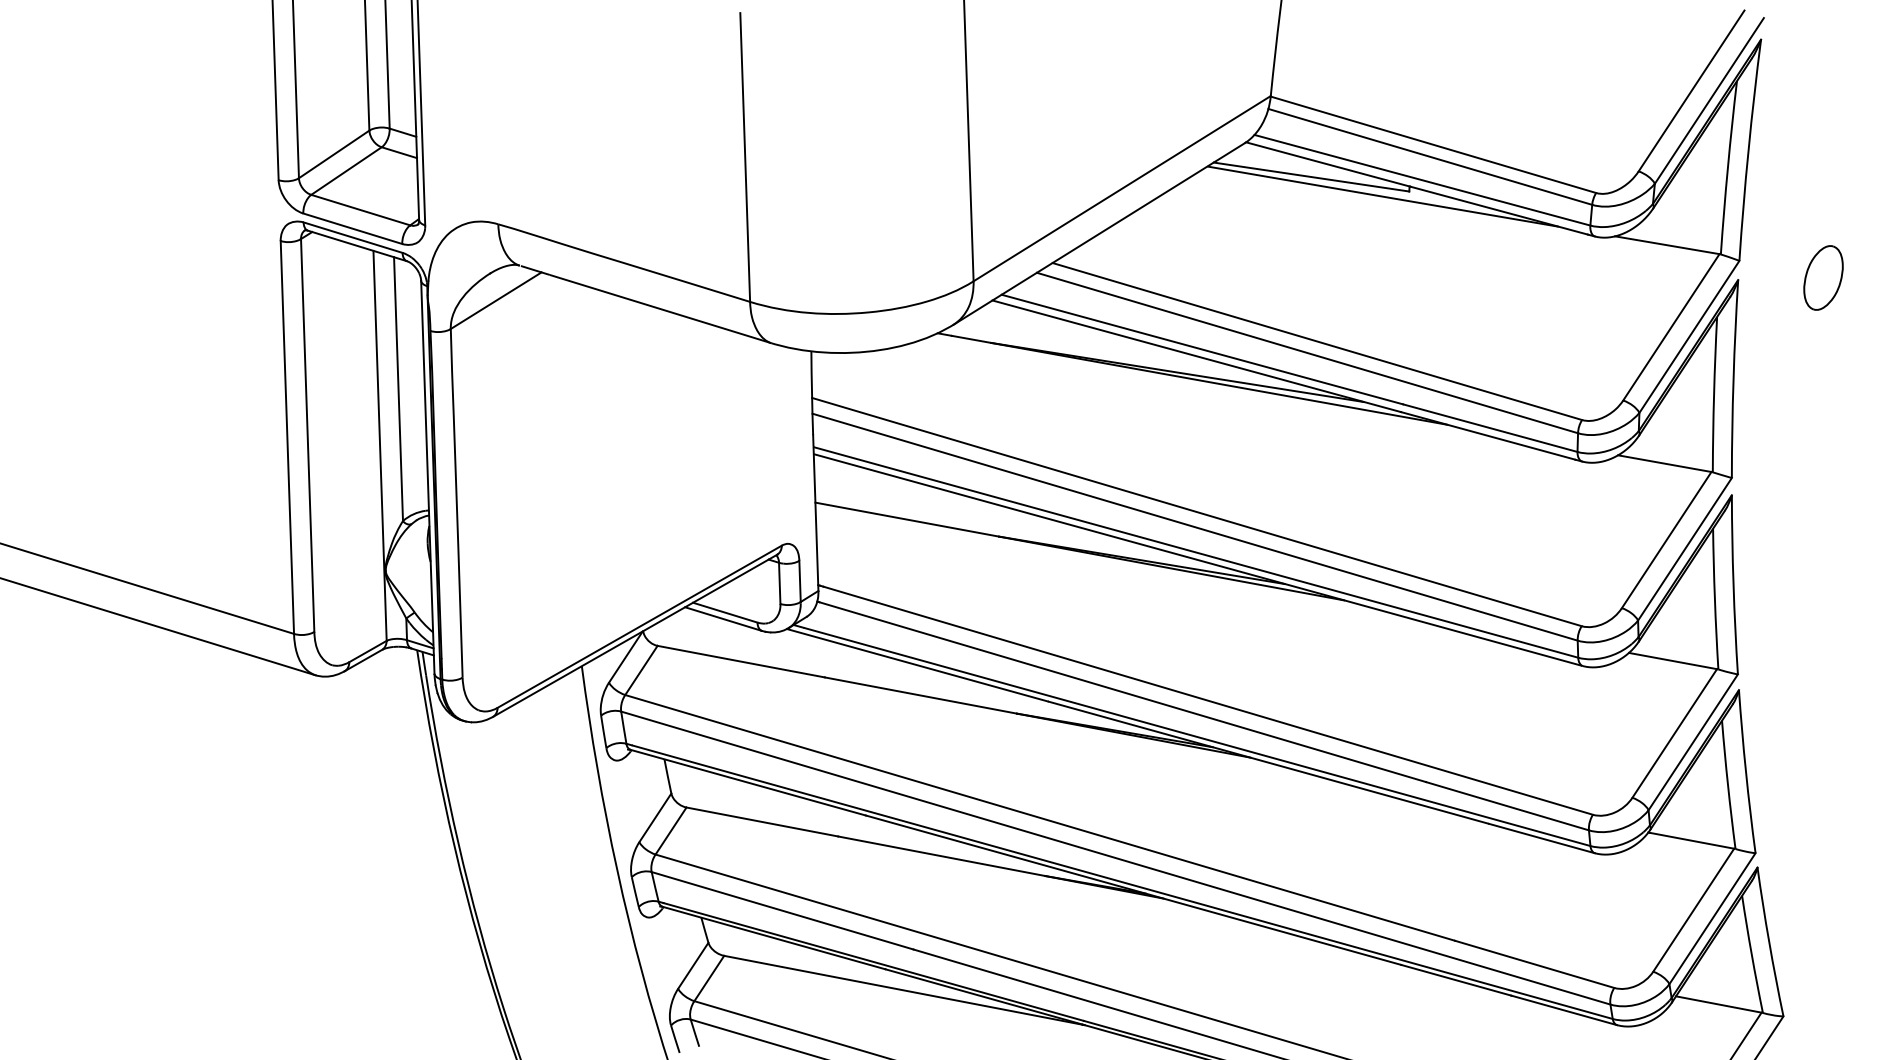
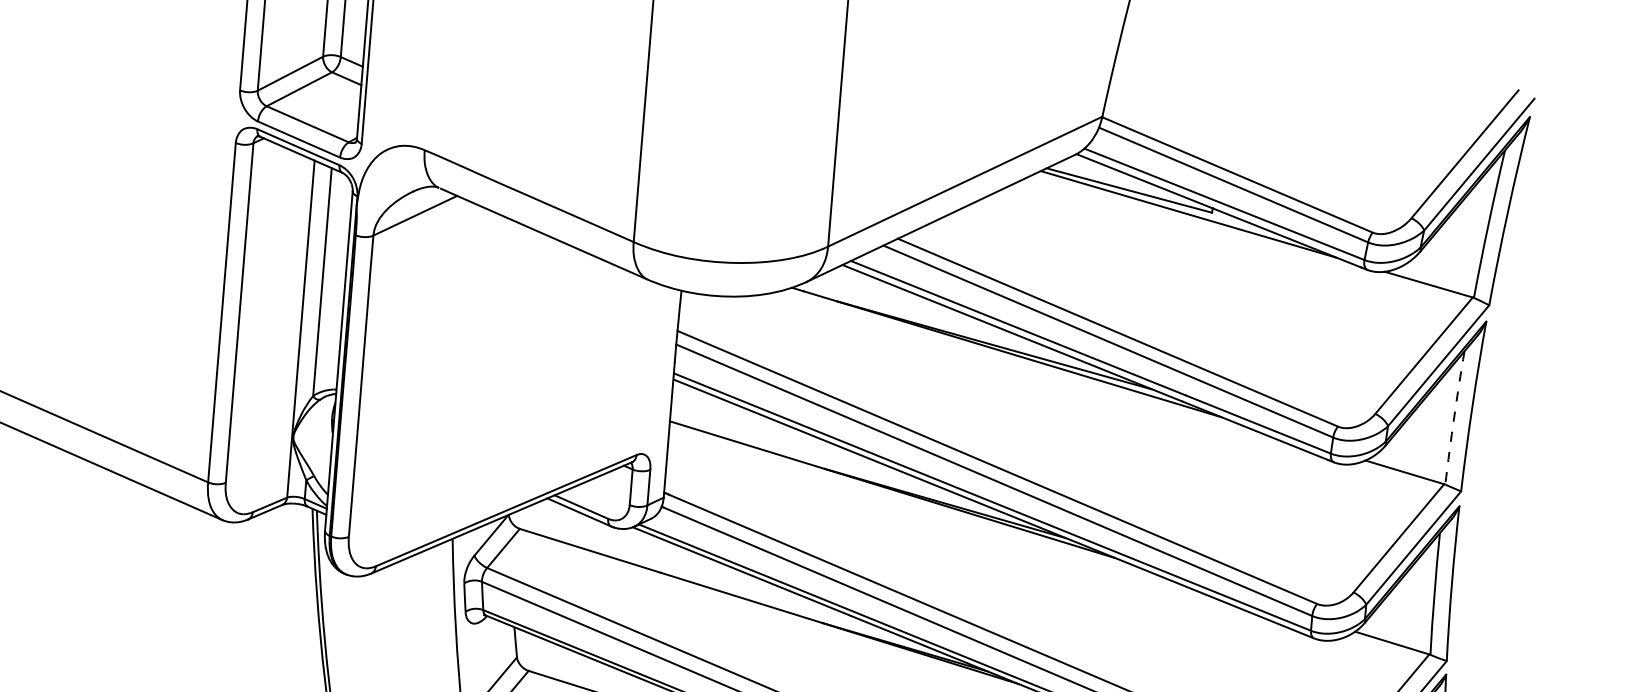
part: (1823, 277) -> (1559, 327), removed
arc: (1714, 394) -> (1454, 417), solid -> dashed

